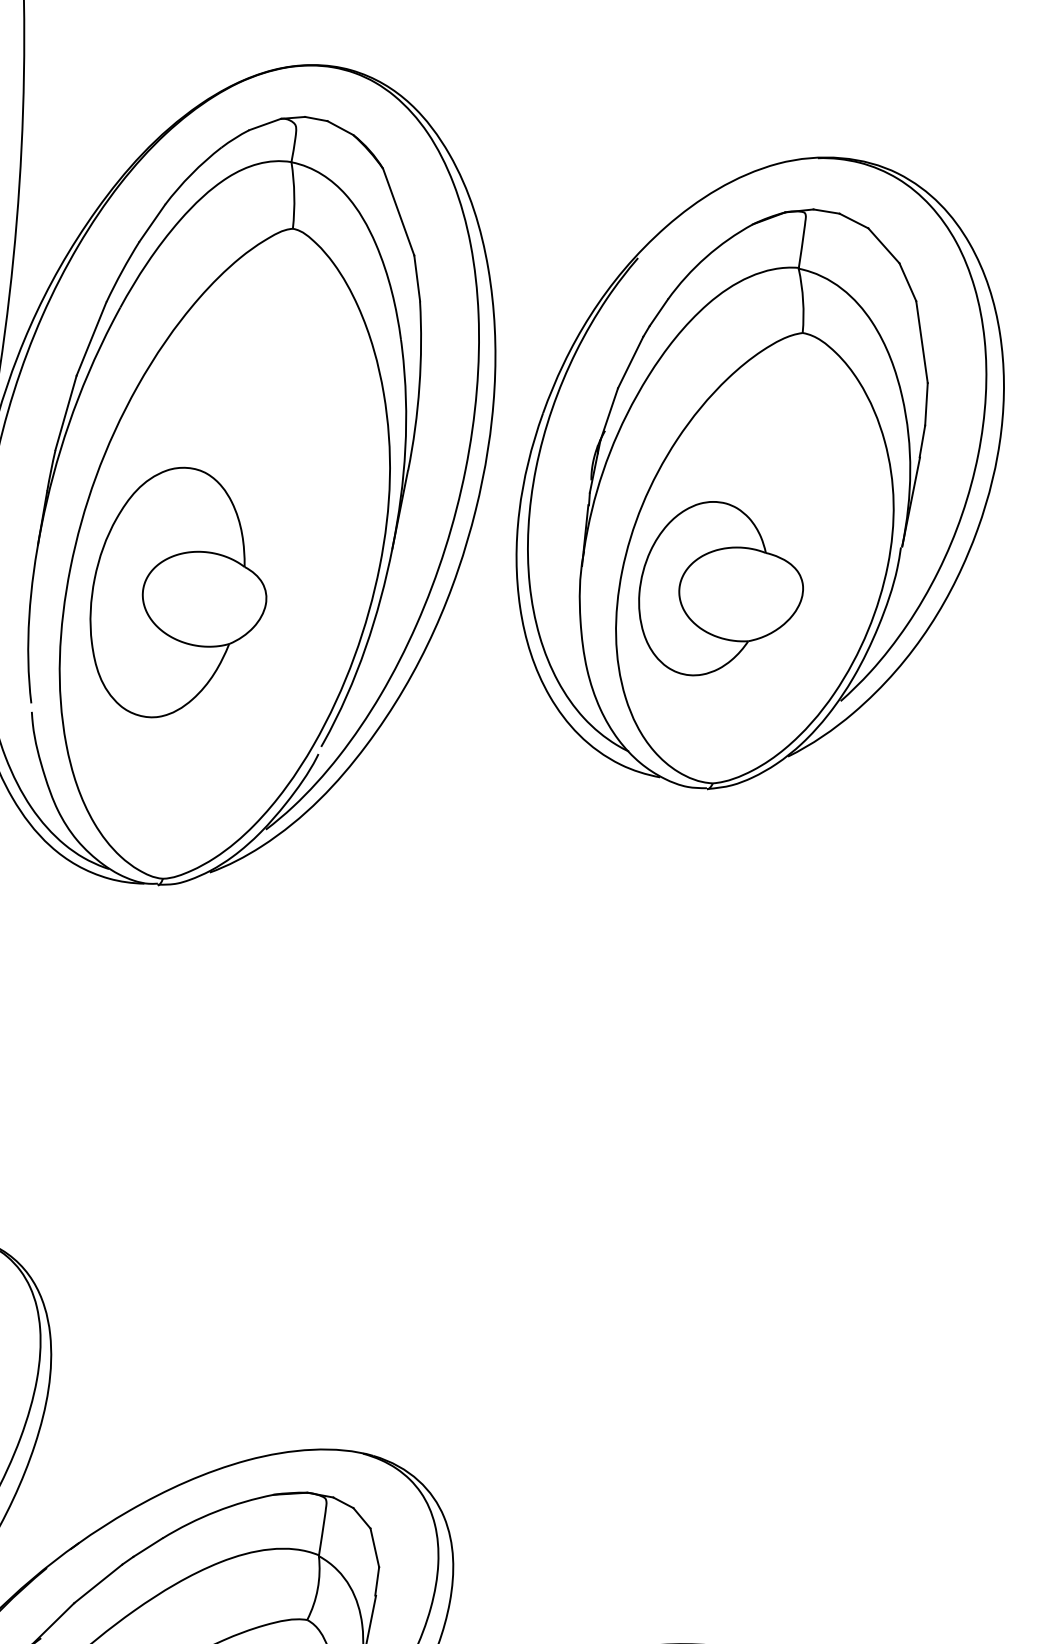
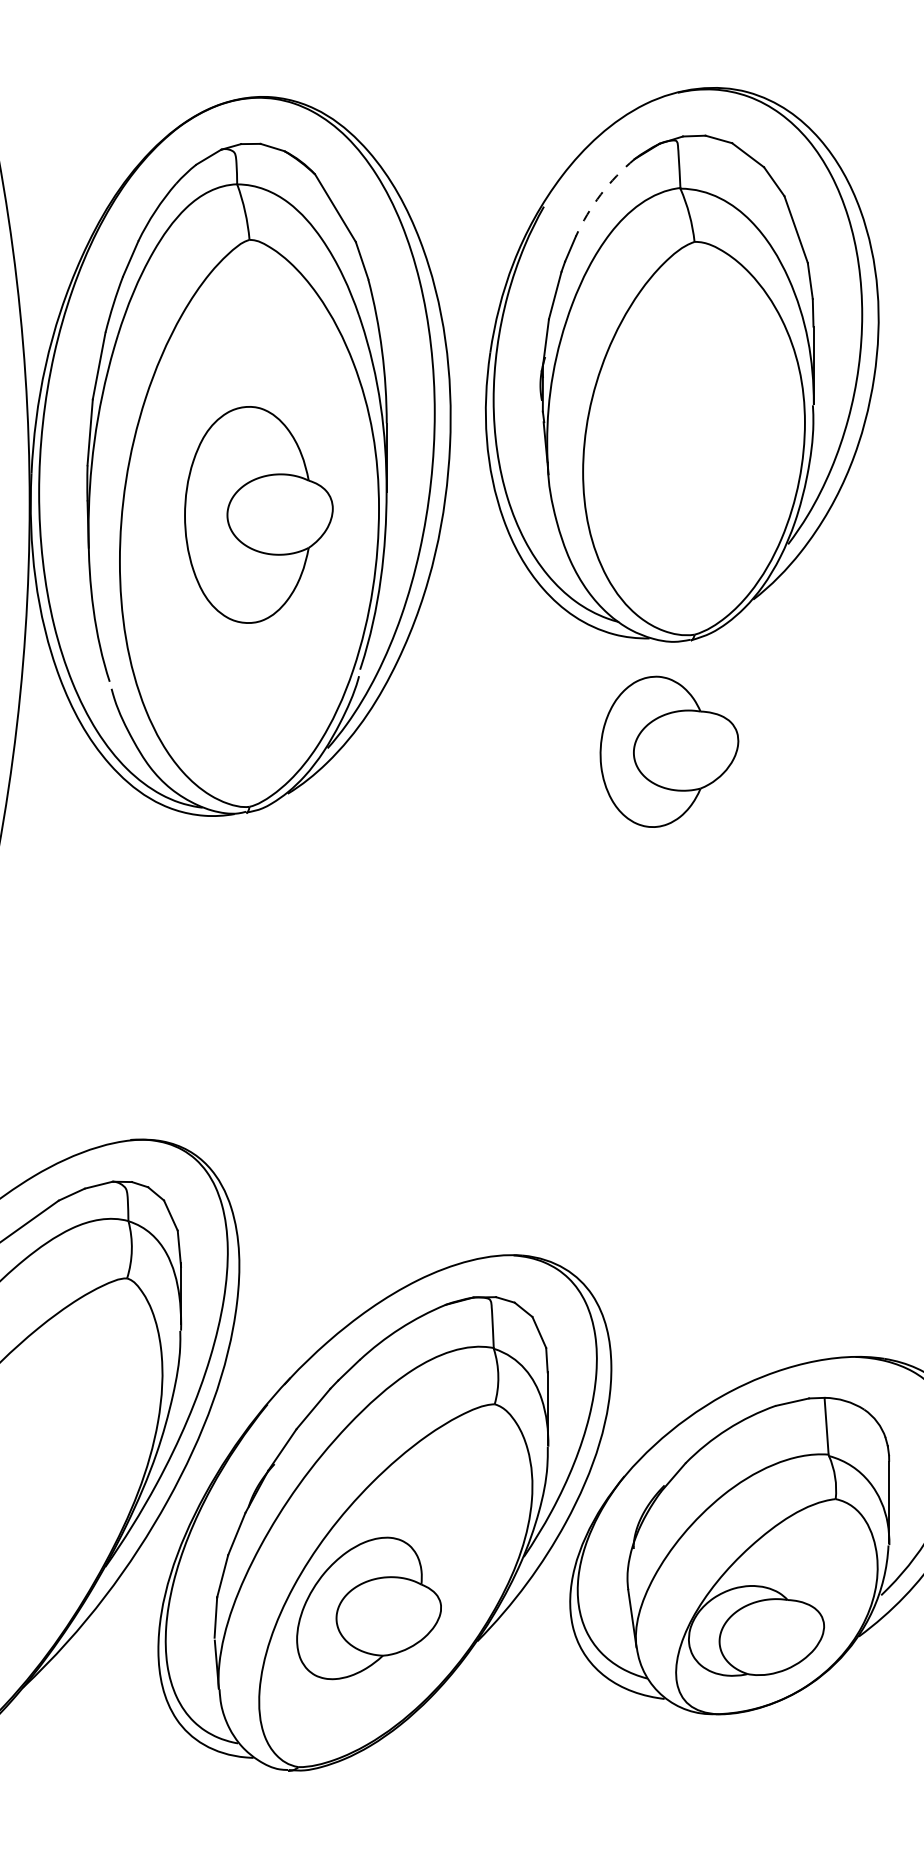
arc: (705, 257) -> (600, 194), solid -> dashed
part: (721, 591) -> (669, 751), moved
part: (179, 594) -> (258, 514), moved

